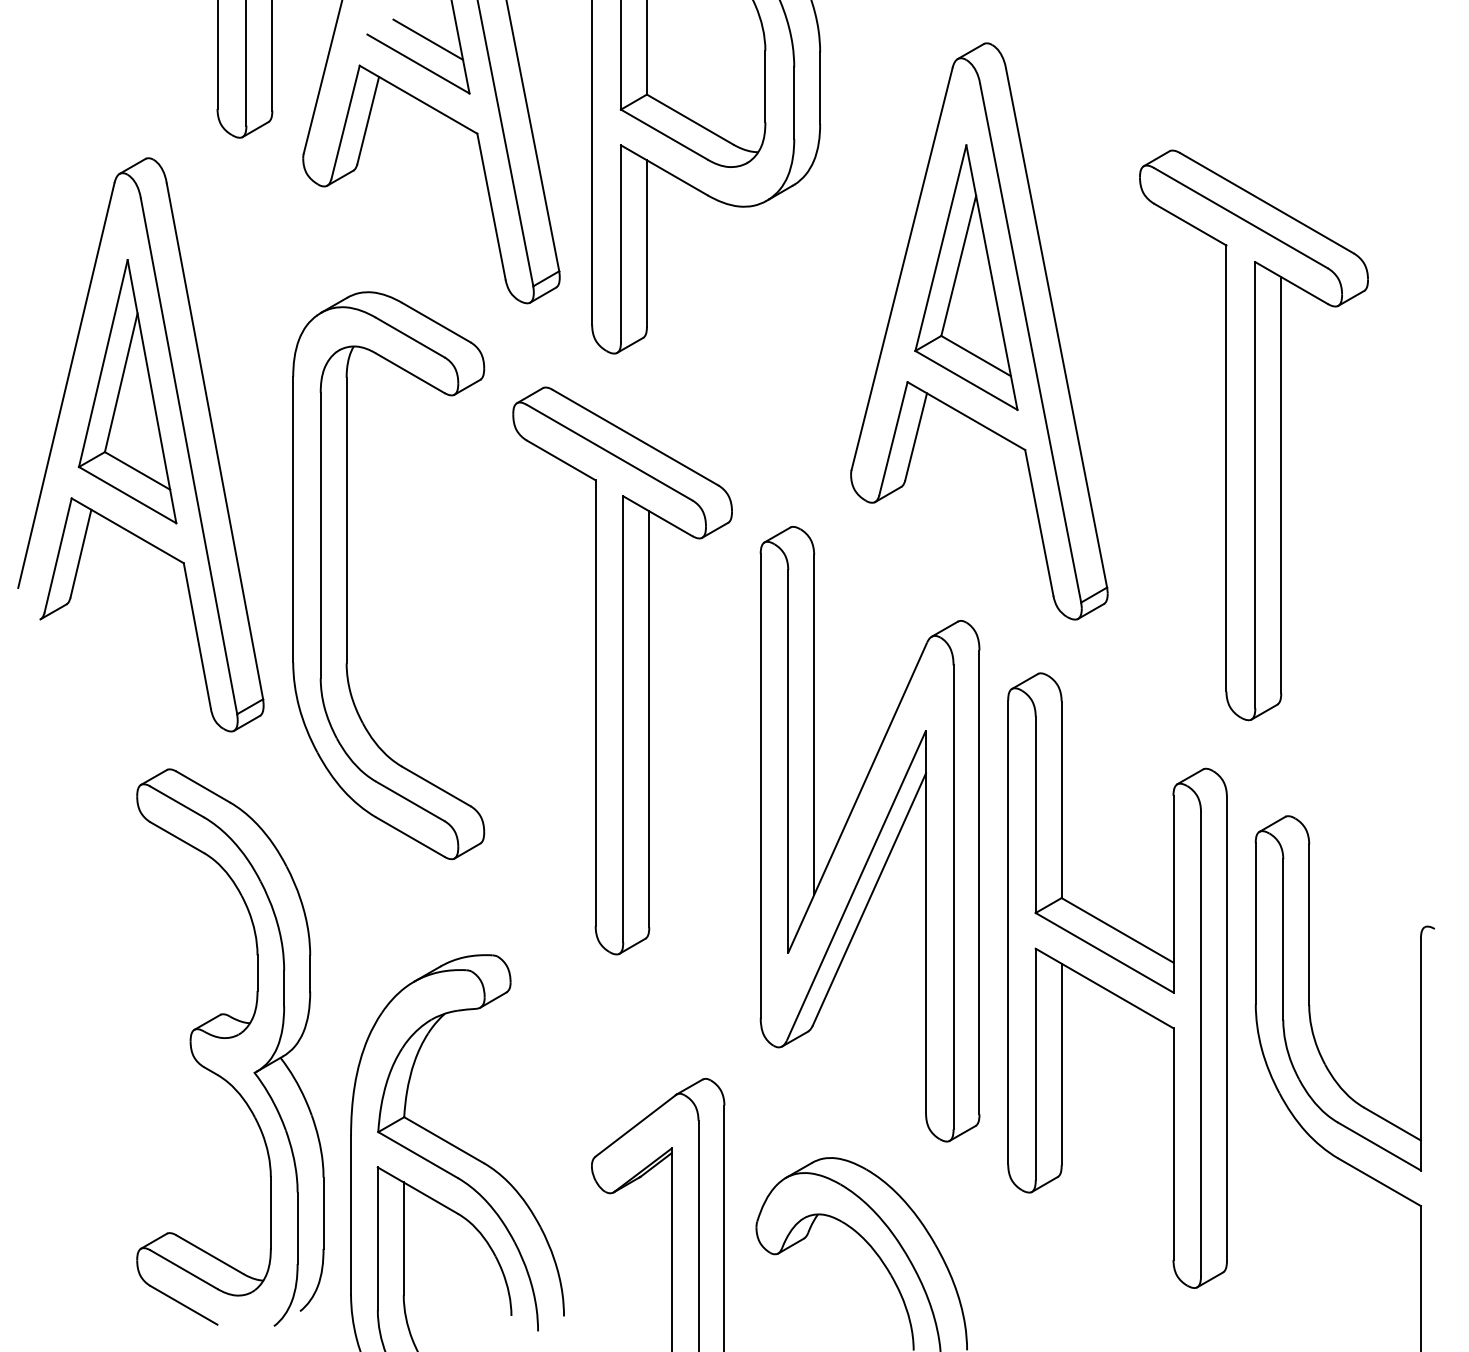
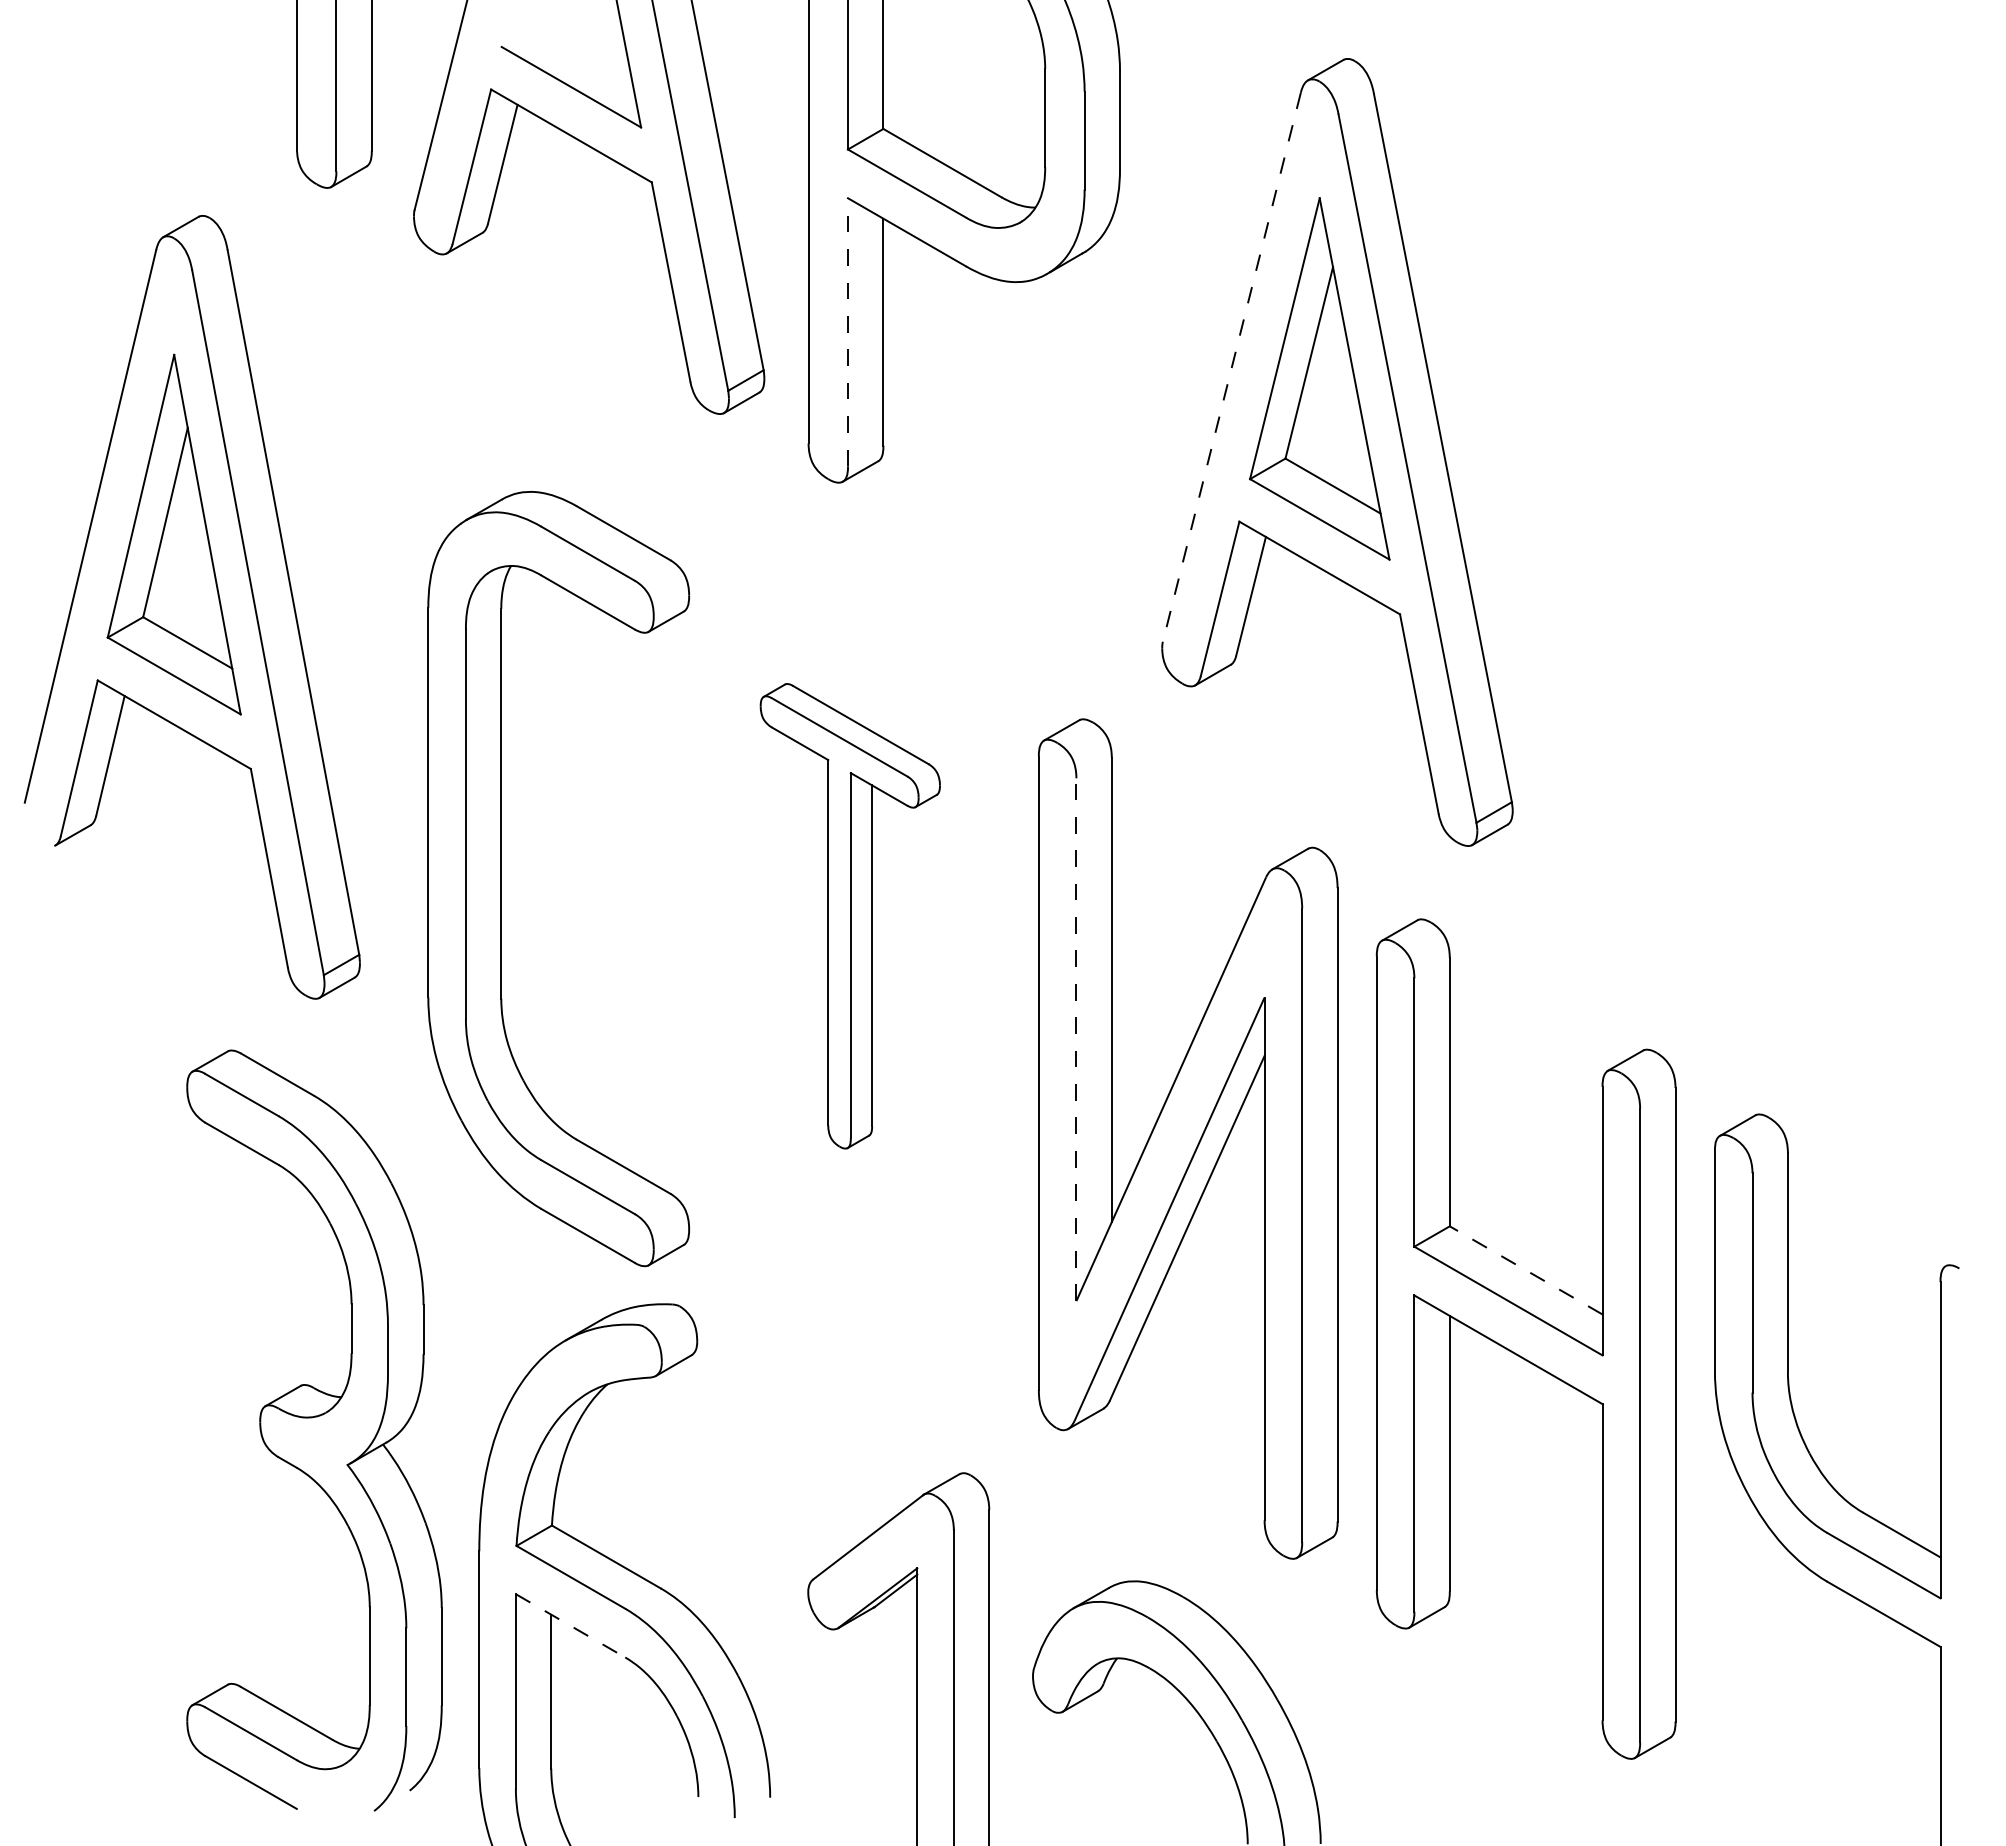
line: (428, 39) -> (584, 53), removed
line: (621, 243) -> (848, 332), solid -> dashed
line: (901, 269) -> (1231, 367), solid -> dashed
part: (1253, 435) -> (1712, 594), removed
part: (346, 576) -> (501, 879), moved
part: (622, 671) -> (850, 916), size x0.6
line: (788, 761) -> (1076, 1039), solid -> dashed
line: (1117, 930) -> (1525, 1270), solid -> dashed
line: (418, 1191) -> (571, 1626), solid -> dashed

